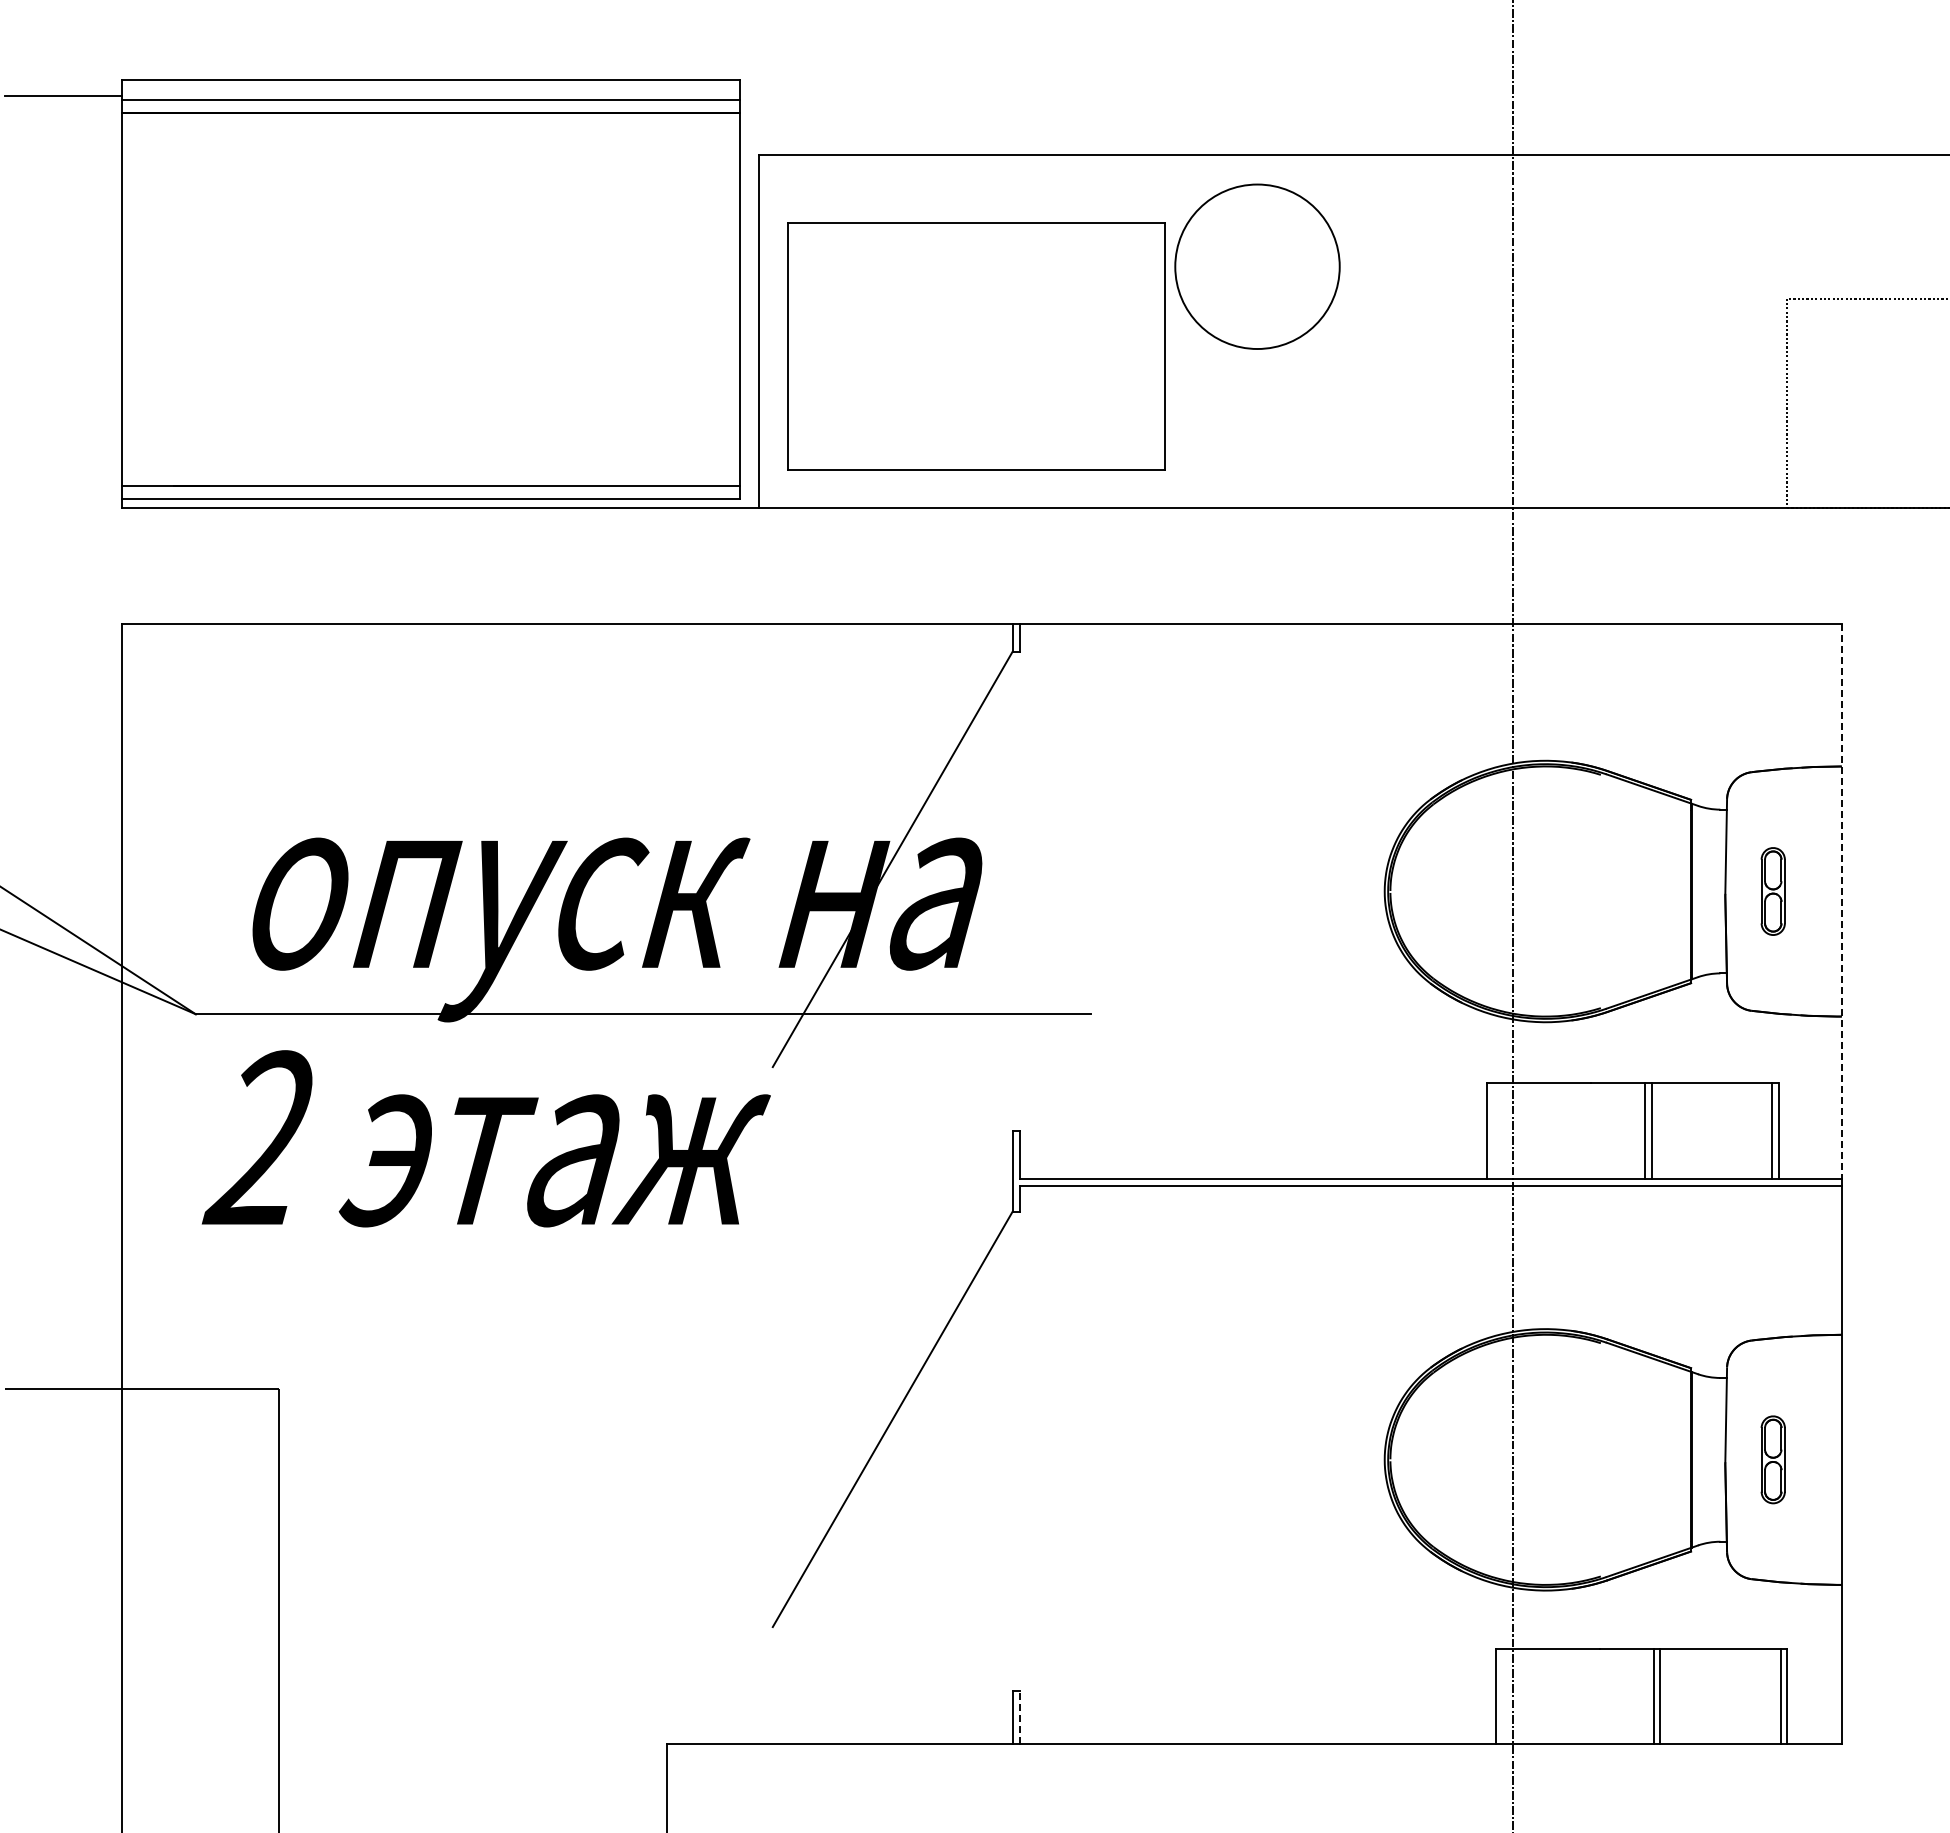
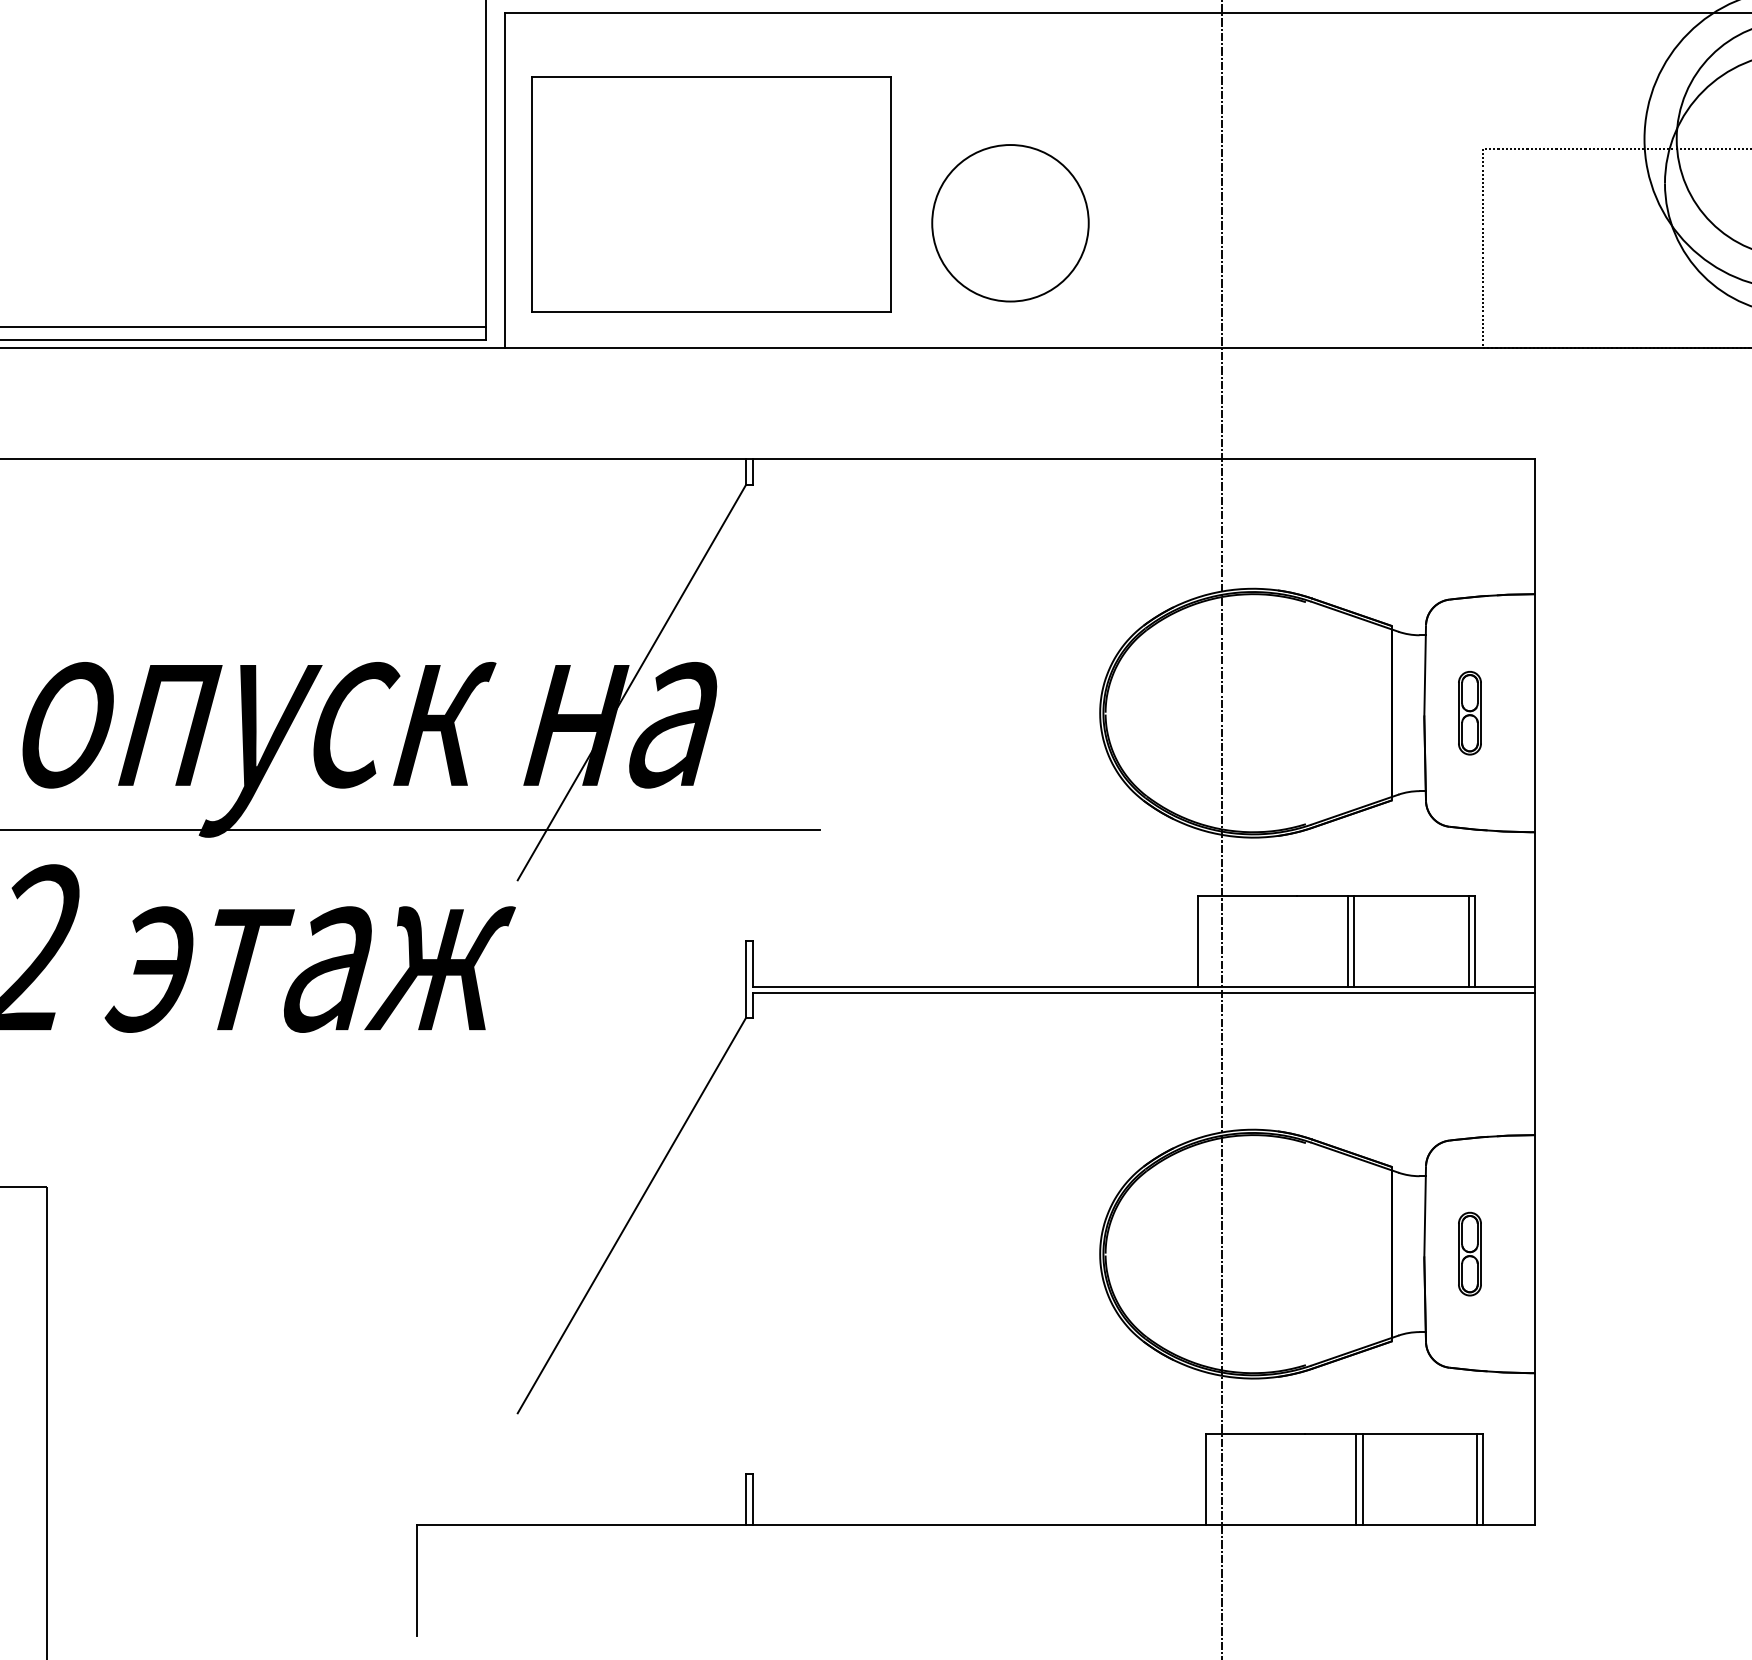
circle: (1257, 266) -> (1010, 223), moved
line: (1841, 901) -> (1534, 722), dashed -> solid
line: (1019, 1717) -> (752, 1499), dashed -> solid

